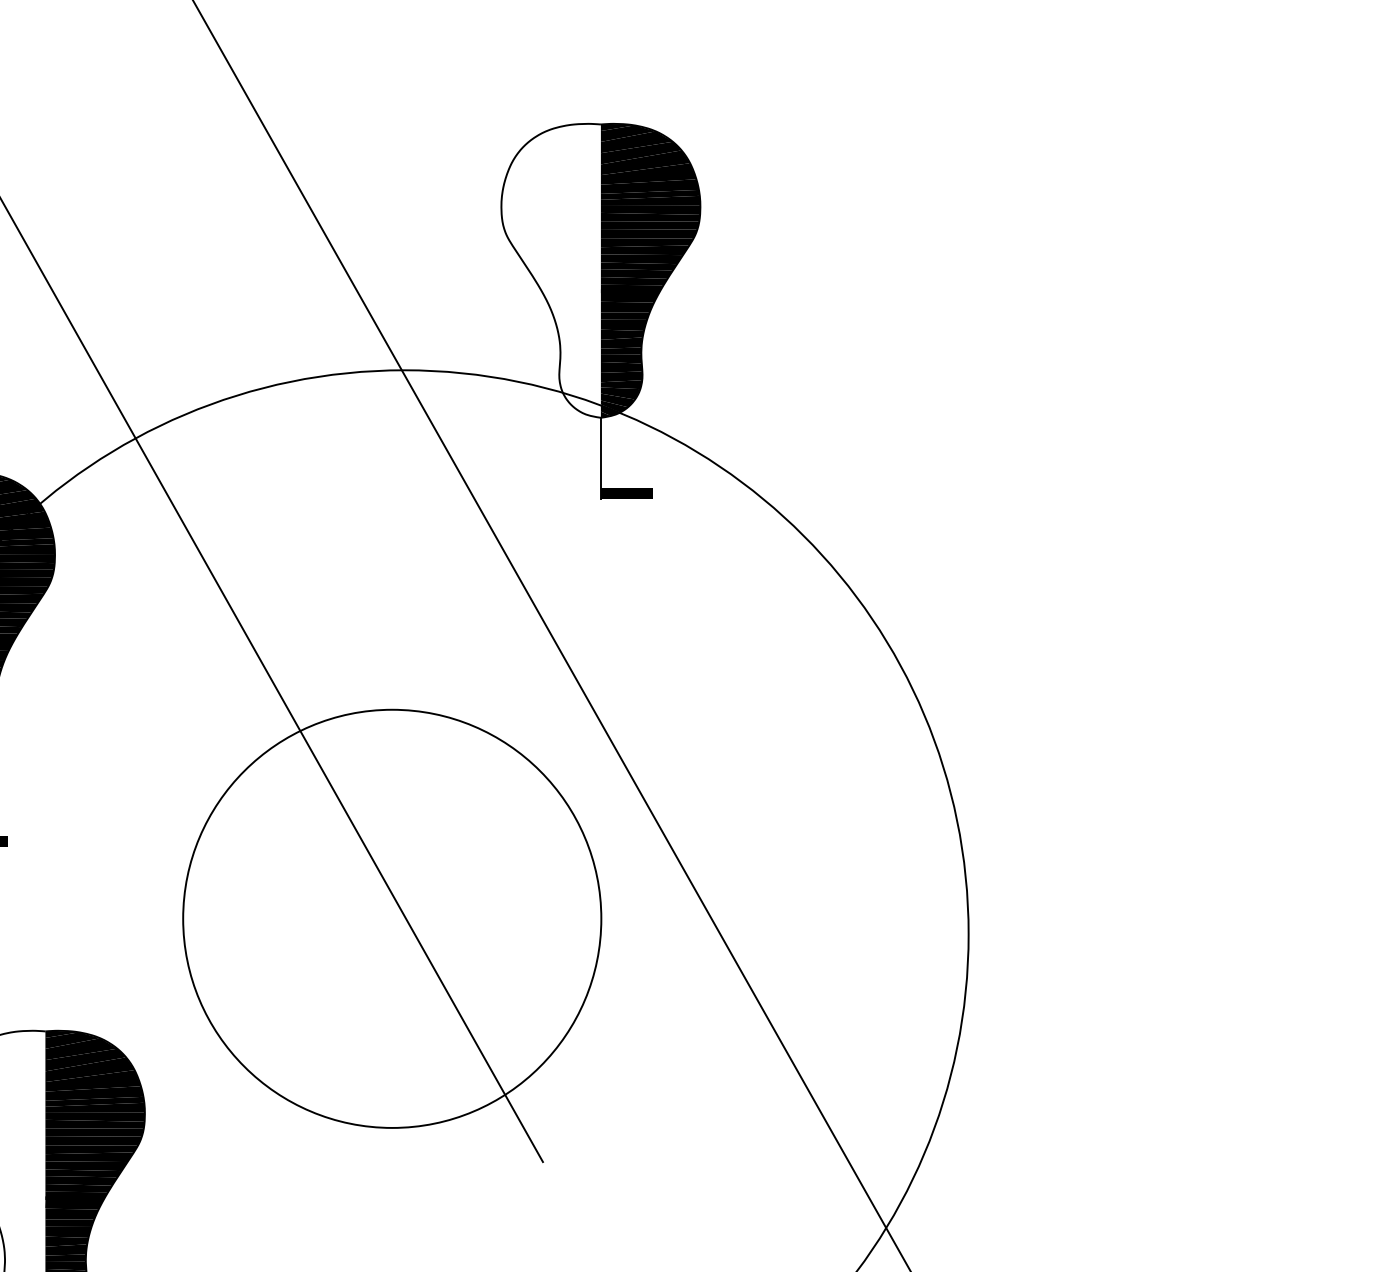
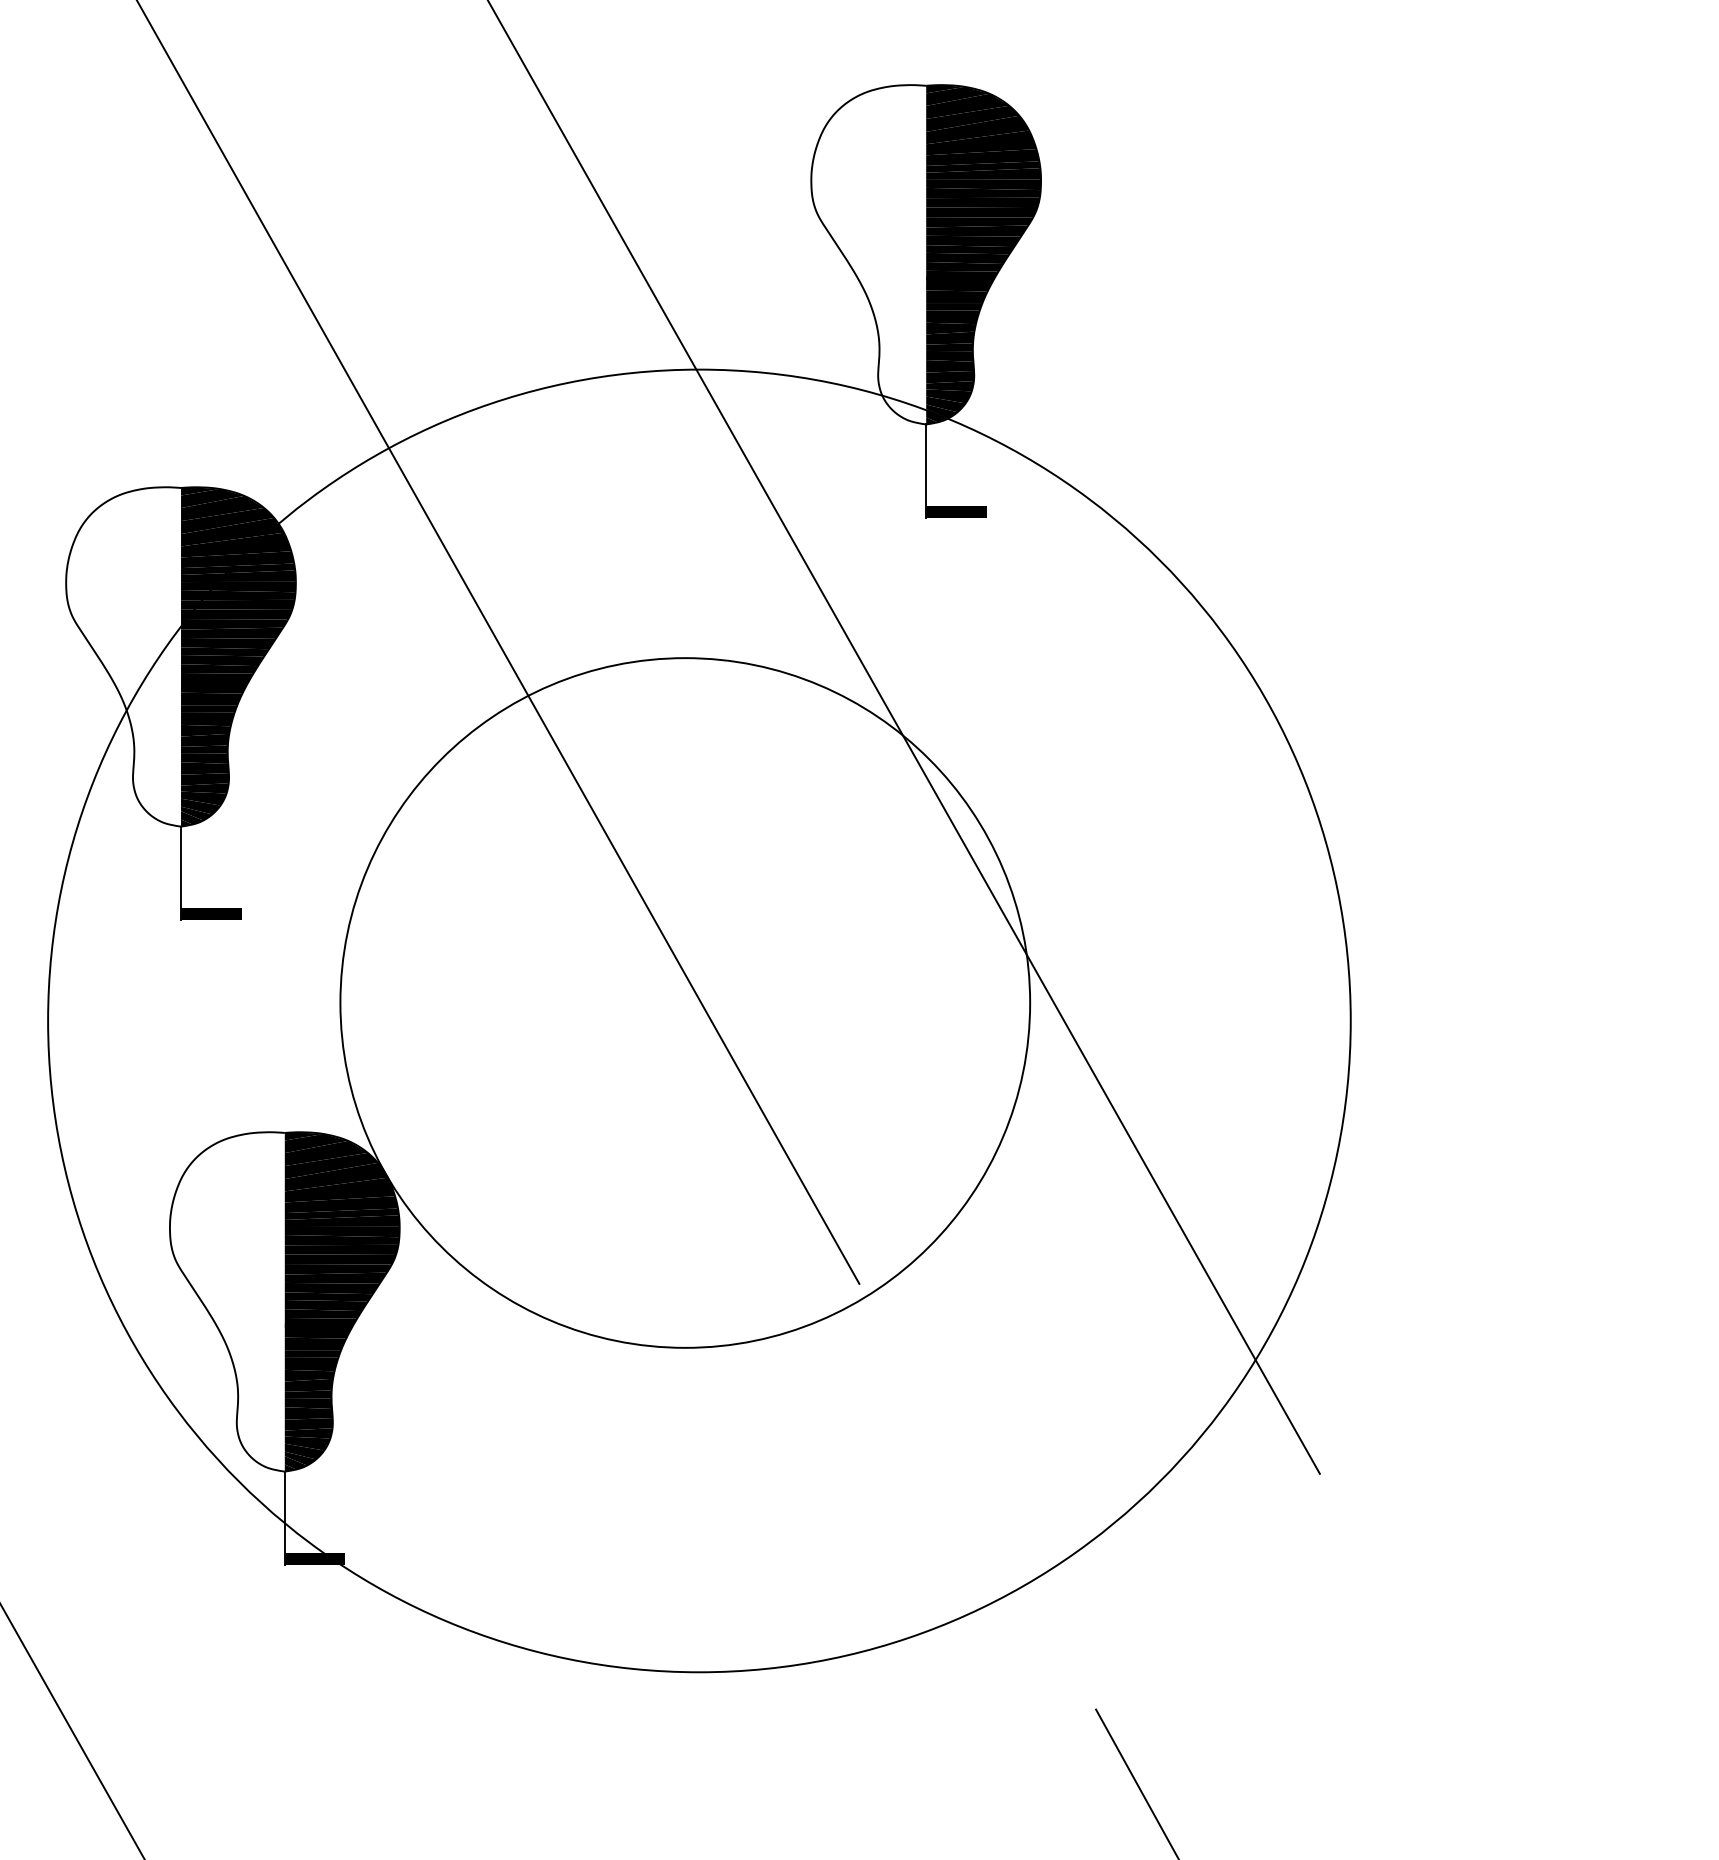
circle: (392, 918) -> (685, 1002), size x1.43

